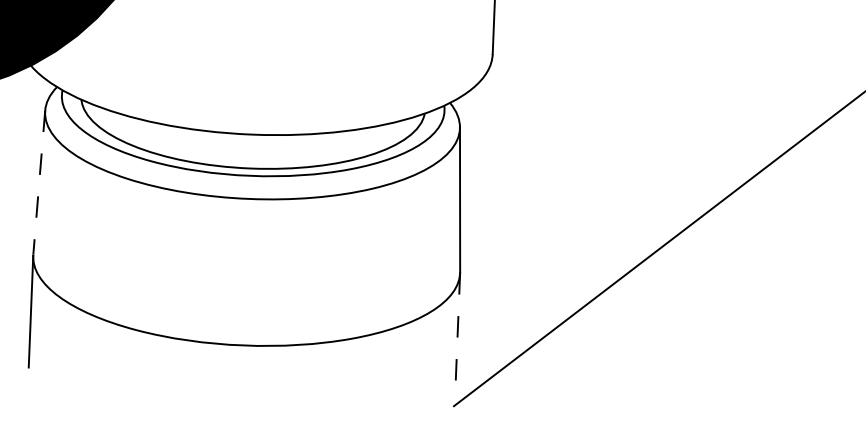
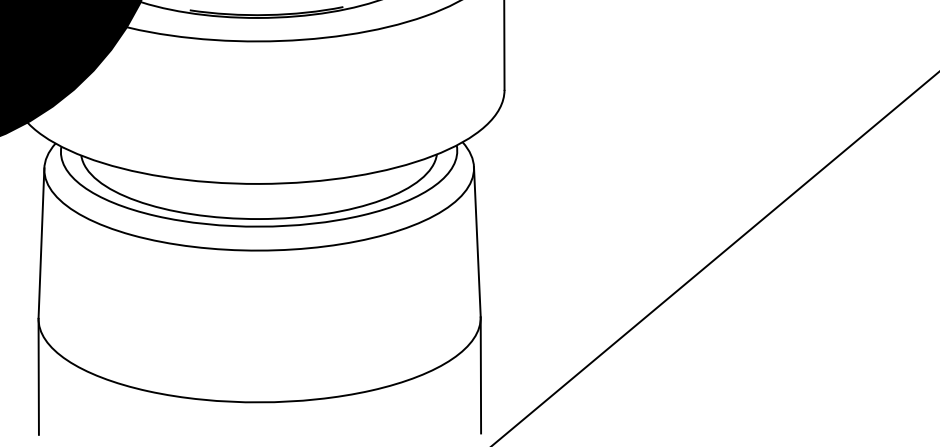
line: (39, 182) -> (41, 243), dashed -> solid
line: (457, 328) -> (480, 375), dashed -> solid

